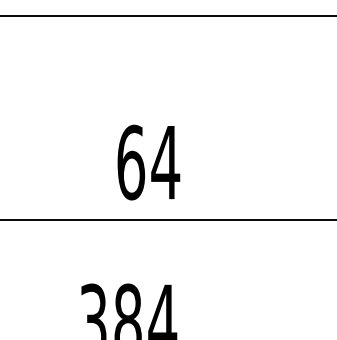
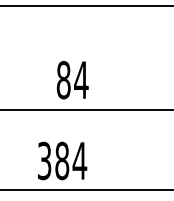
text: (130, 163) -> (63, 80), 64 -> 84

